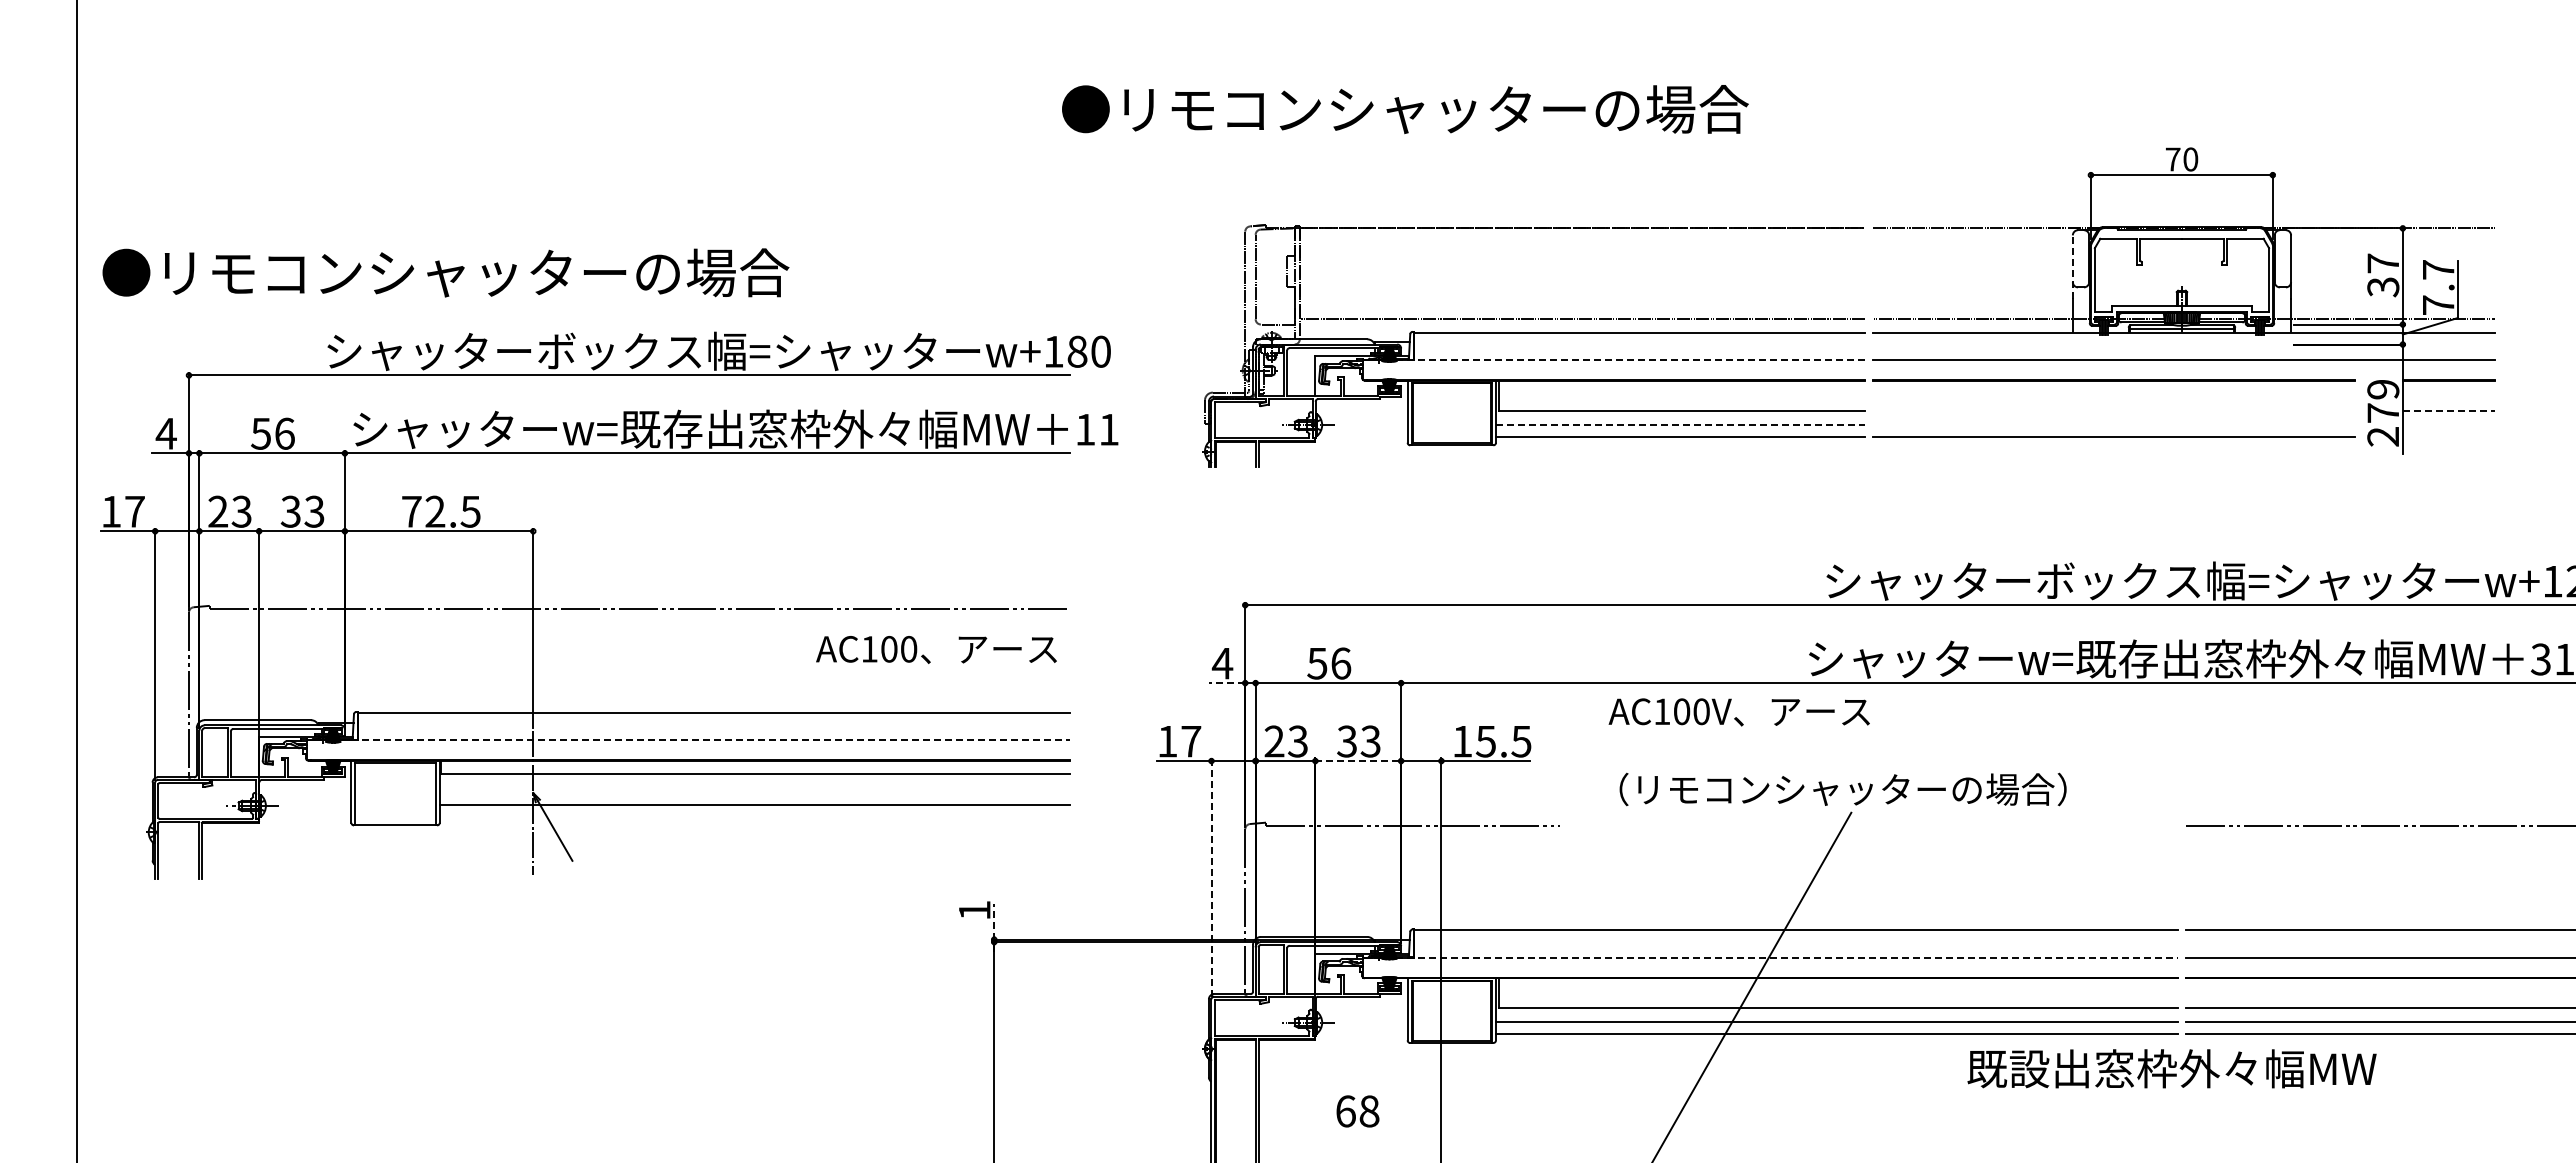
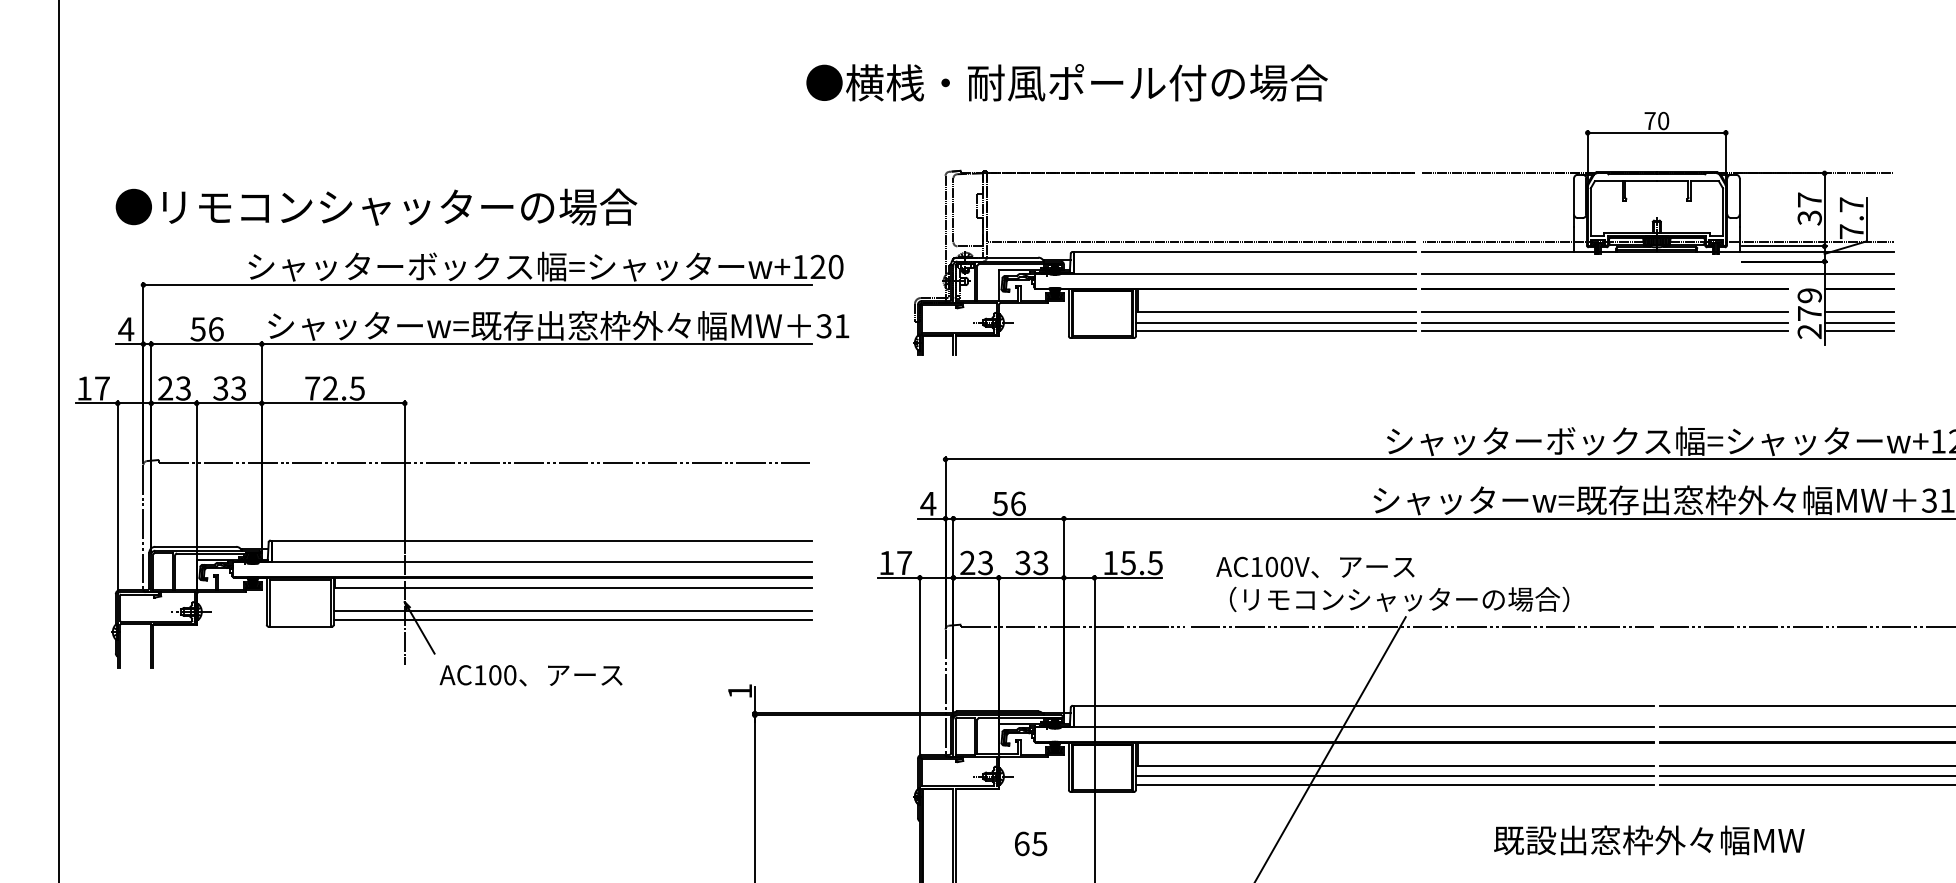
text: (1351, 109) -> (1026, 83), ●リモコンシャッターの場合 -> ●横桟・耐風ポール付の場合
line: (2072, 267) -> (1573, 203), dashed -> solid
text: (445, 272) -> (376, 206), moved
text: (1077, 351) -> (818, 266), w+180 -> w+120
line: (1614, 360) -> (1225, 273), dashed -> solid
line: (2113, 410) -> (1604, 311), added
line: (2448, 410) -> (1859, 311), dashed -> solid
line: (1680, 424) -> (1276, 322), dashed -> solid
line: (2113, 424) -> (1604, 322), added
line: (2448, 424) -> (1859, 322), added
text: (1085, 429) -> (824, 326), 11 -> 31
line: (2448, 436) -> (1859, 331), added
text: (936, 649) -> (531, 675), moved
line: (1226, 683) -> (931, 518), dashed -> solid
text: (1738, 712) -> (1314, 567), moved
line: (689, 740) -> (523, 562), dashed -> solid
line: (1358, 761) -> (1031, 578), dashed -> solid
line: (754, 816) -> (572, 619), added
line: (1873, 826) -> (1422, 627), added
line: (1211, 877) -> (919, 666), dashed -> solid
line: (994, 921) -> (755, 699), dashed -> solid
line: (1771, 958) -> (1345, 727), dashed -> solid
text: (2171, 1068) -> (1648, 840), moved
text: (1369, 1111) -> (1039, 843), 68 -> 65

